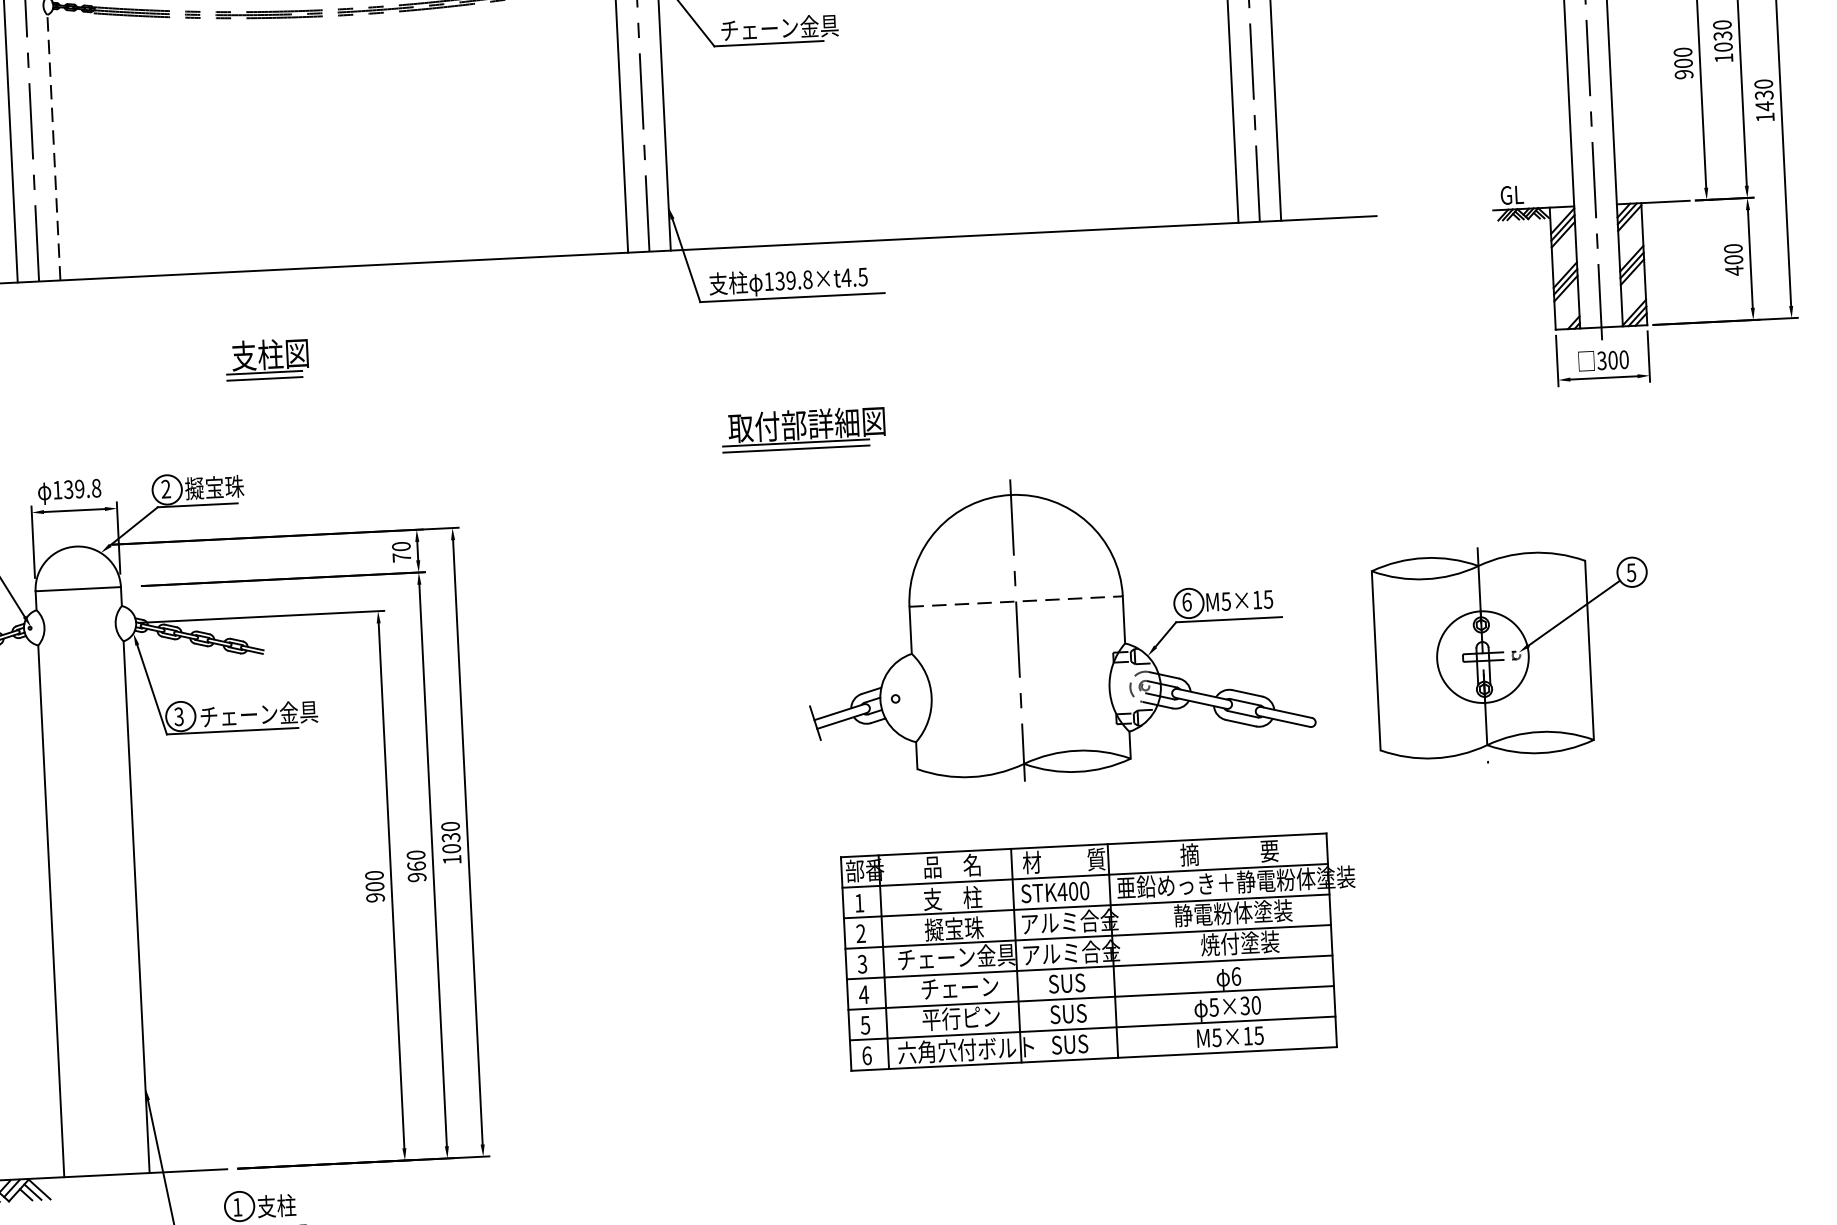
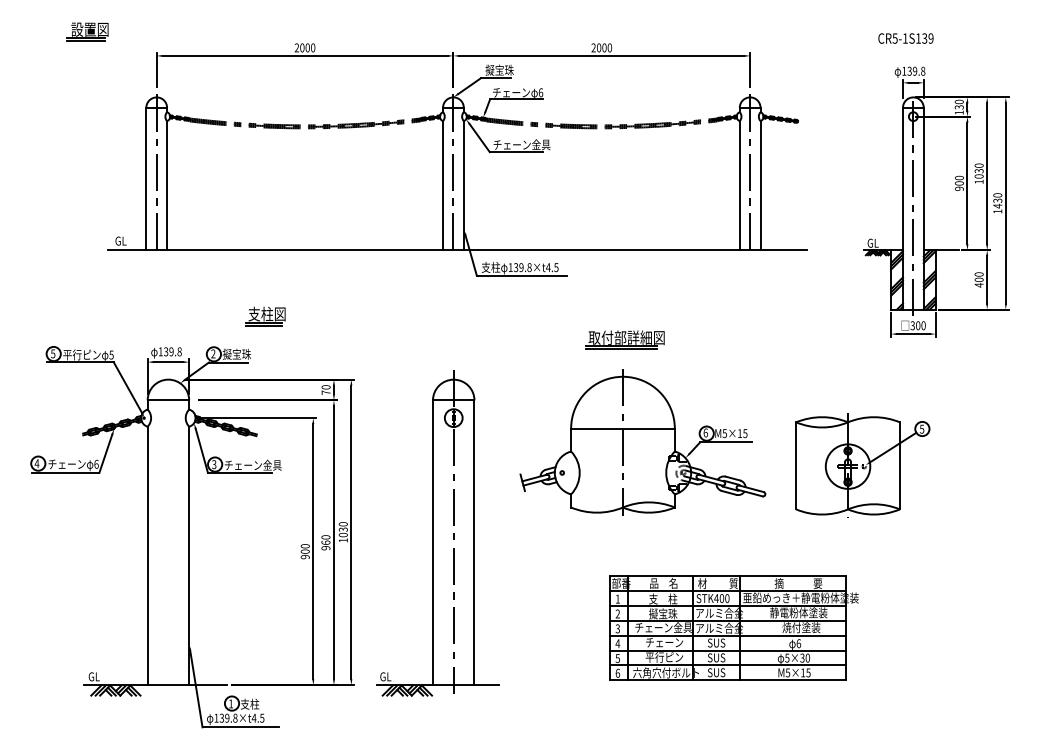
line: (54, 147) -> (167, 185), dashed -> solid
part: (267, 359) -> (265, 316), moved
part: (802, 428) -> (624, 339), moved
line: (1015, 601) -> (622, 428), dashed -> solid
part: (645, 836) -> (437, 533), added
part: (1100, 949) -> (733, 627), moved

